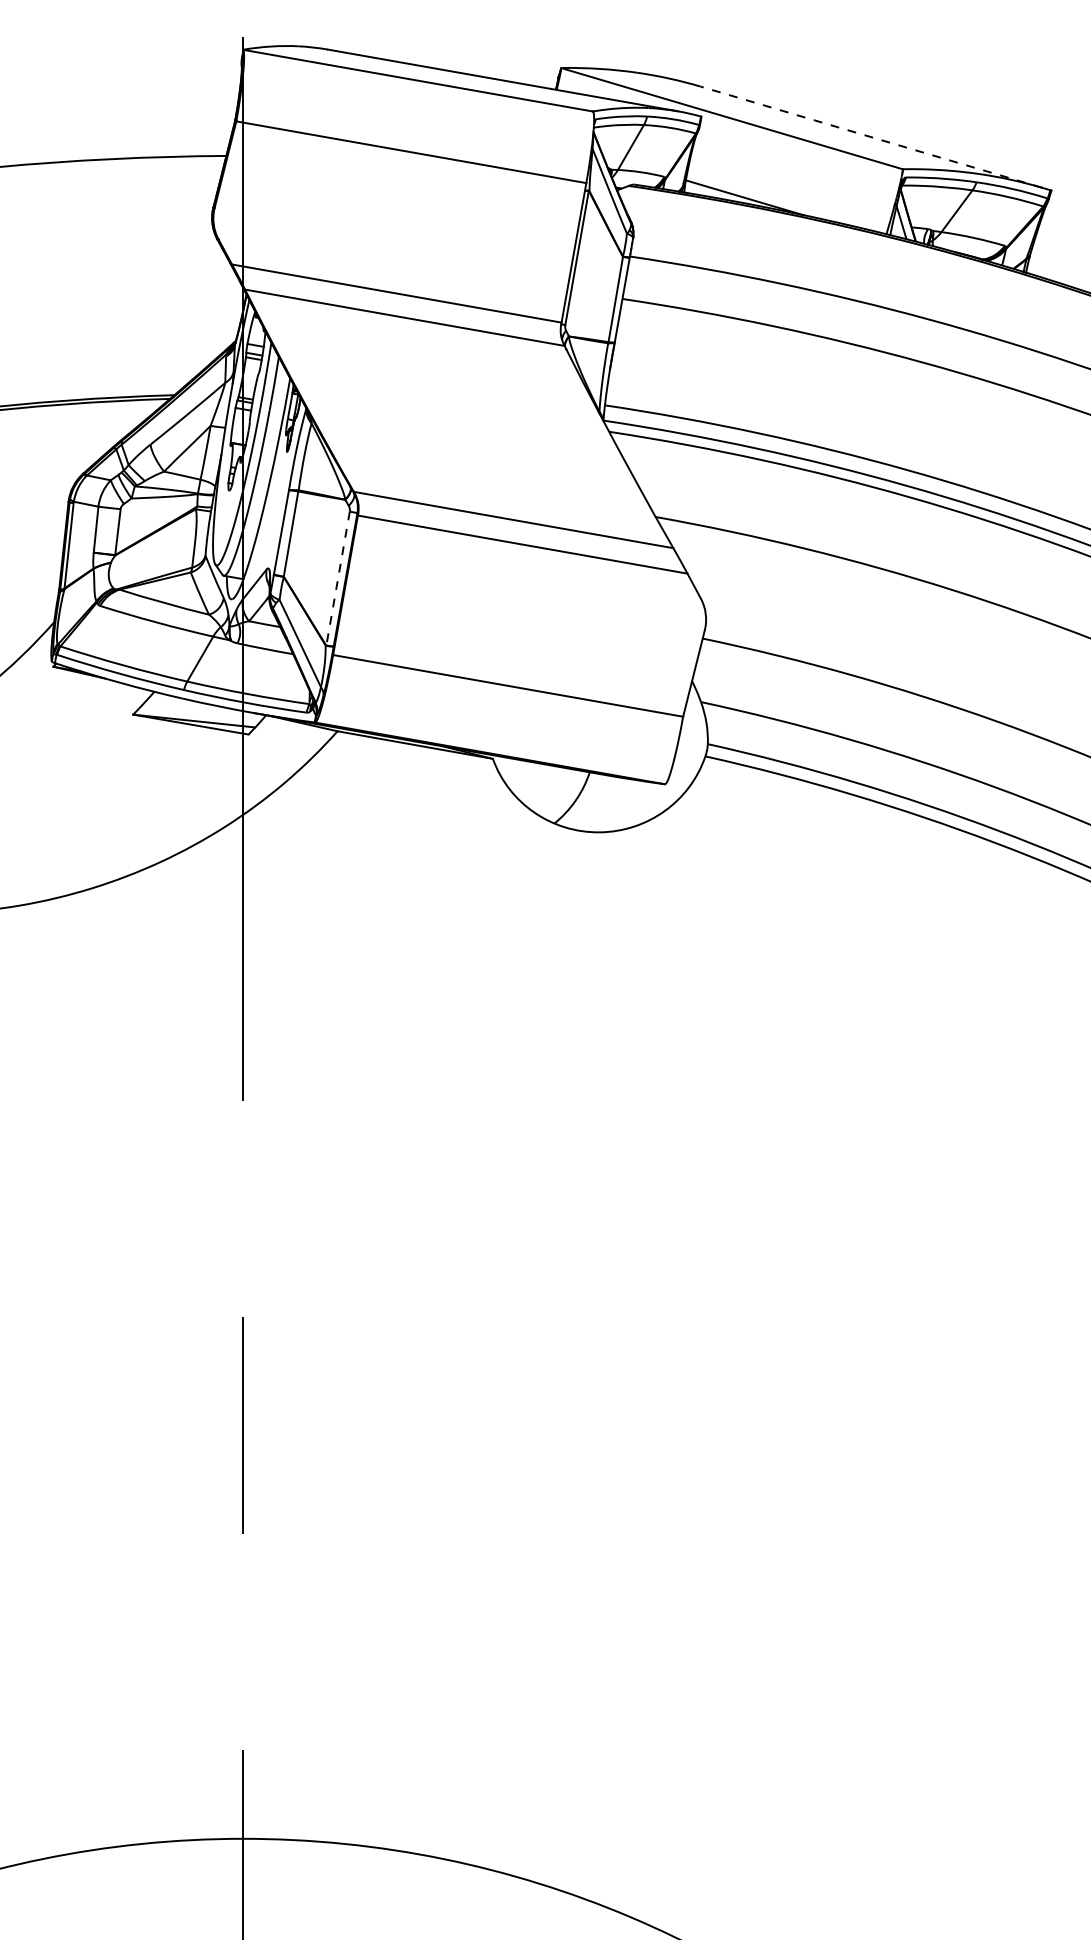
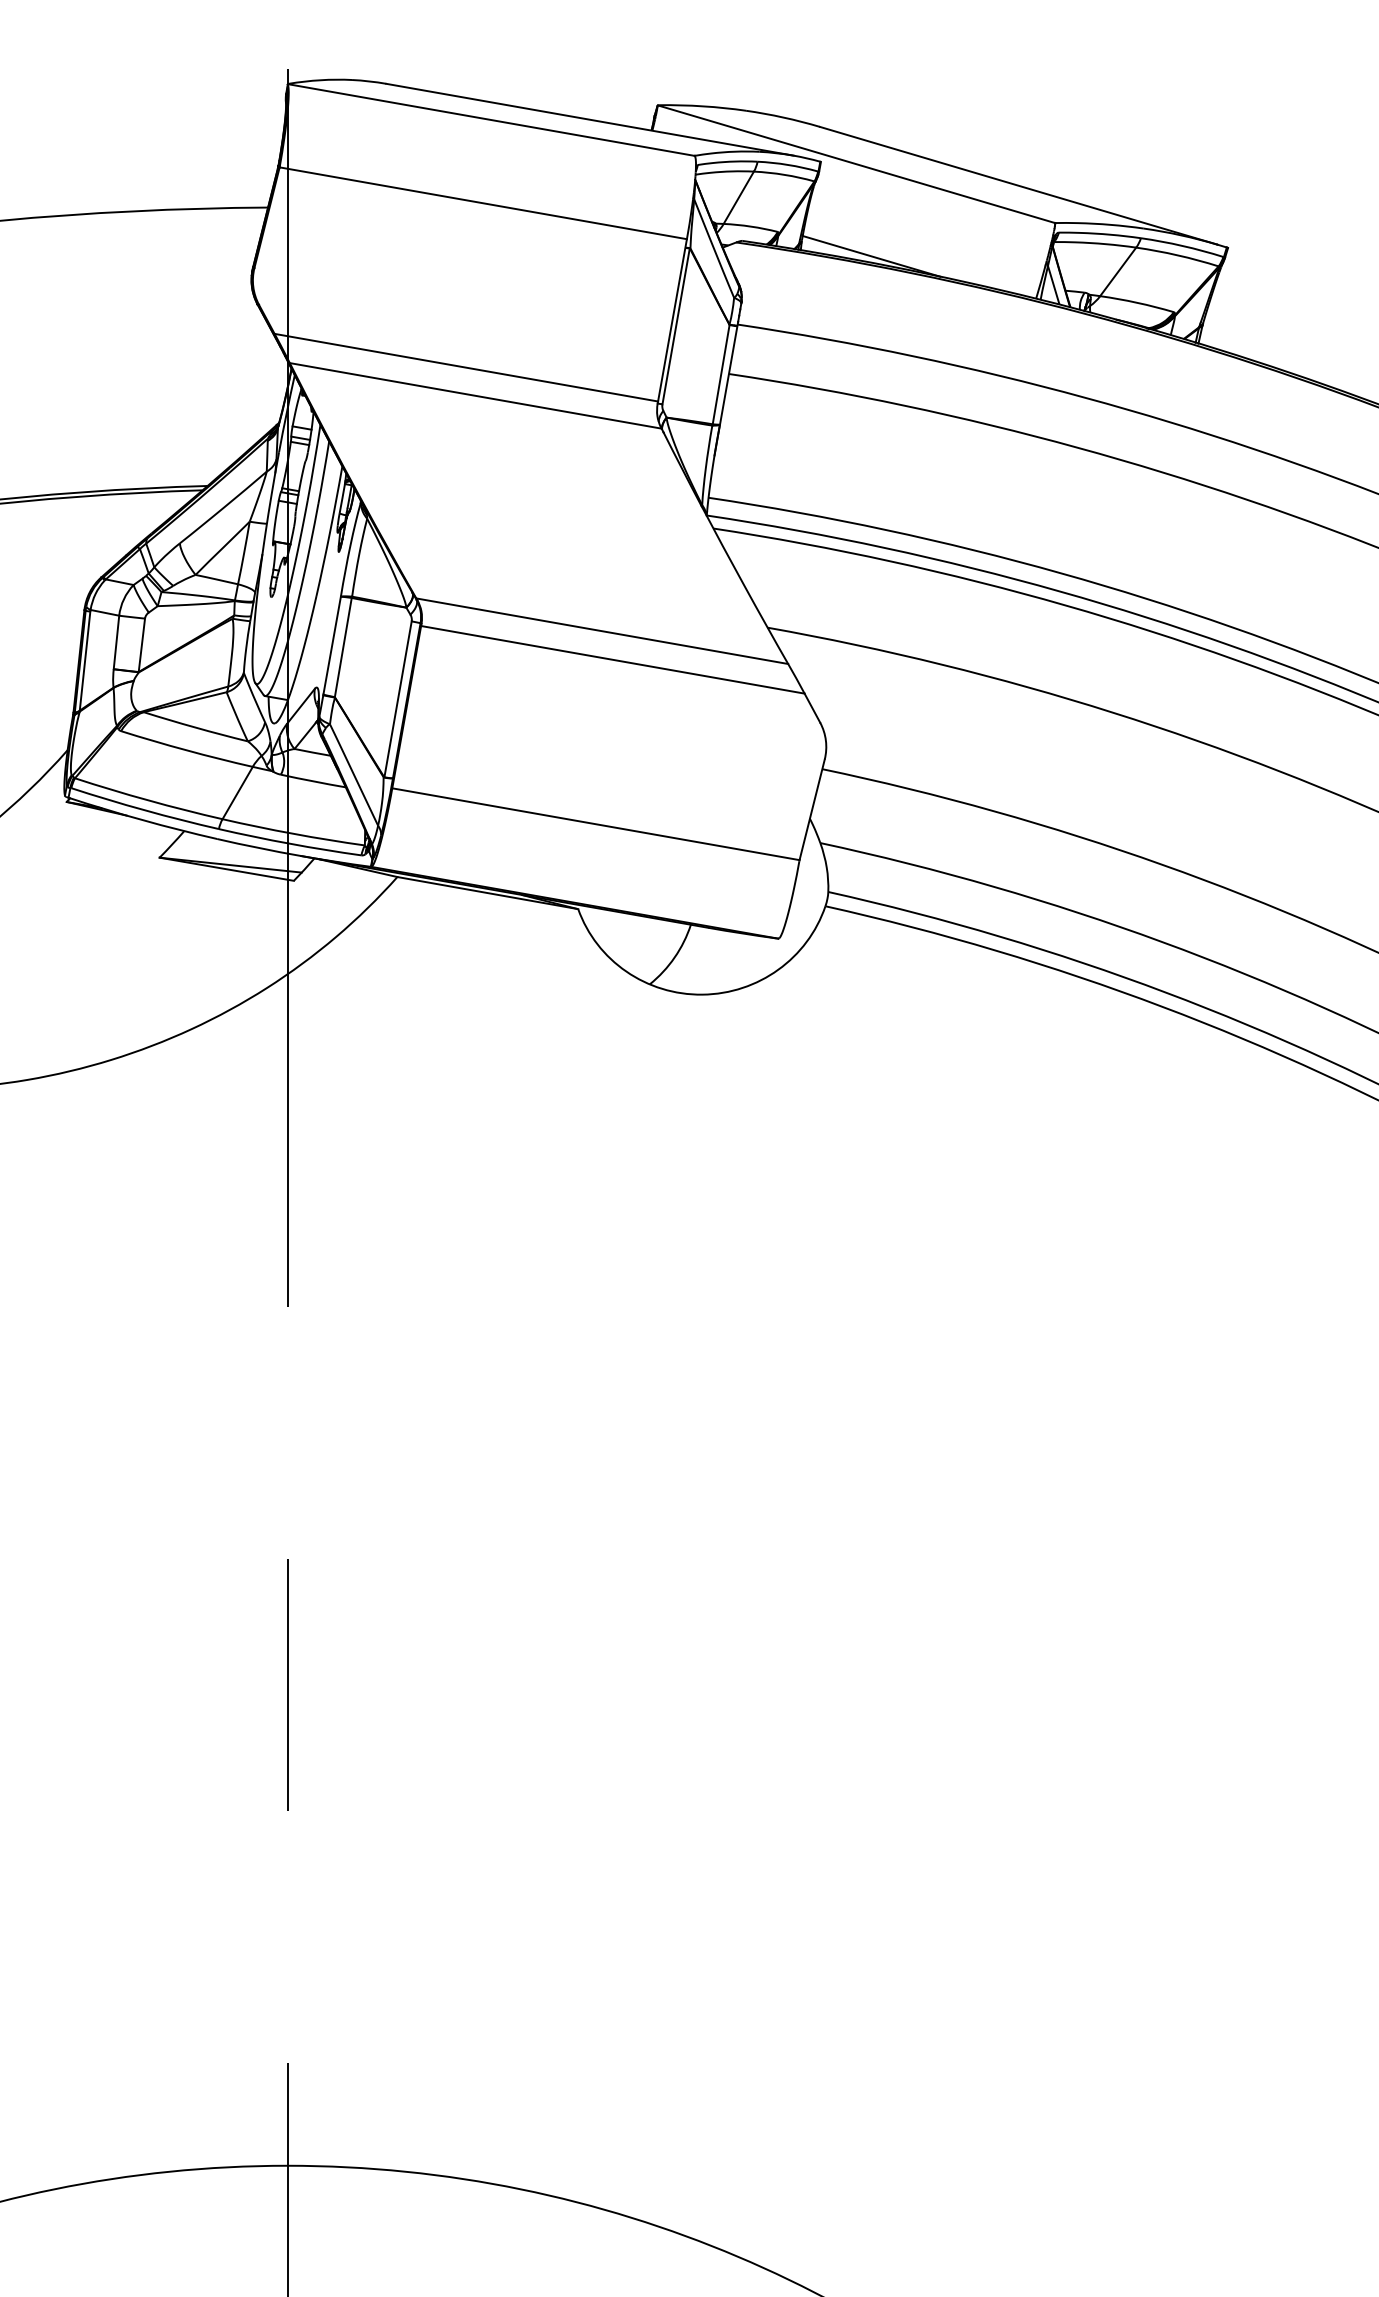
line: (871, 136) -> (1018, 185), dashed -> solid
line: (337, 578) -> (397, 699), dashed -> solid

